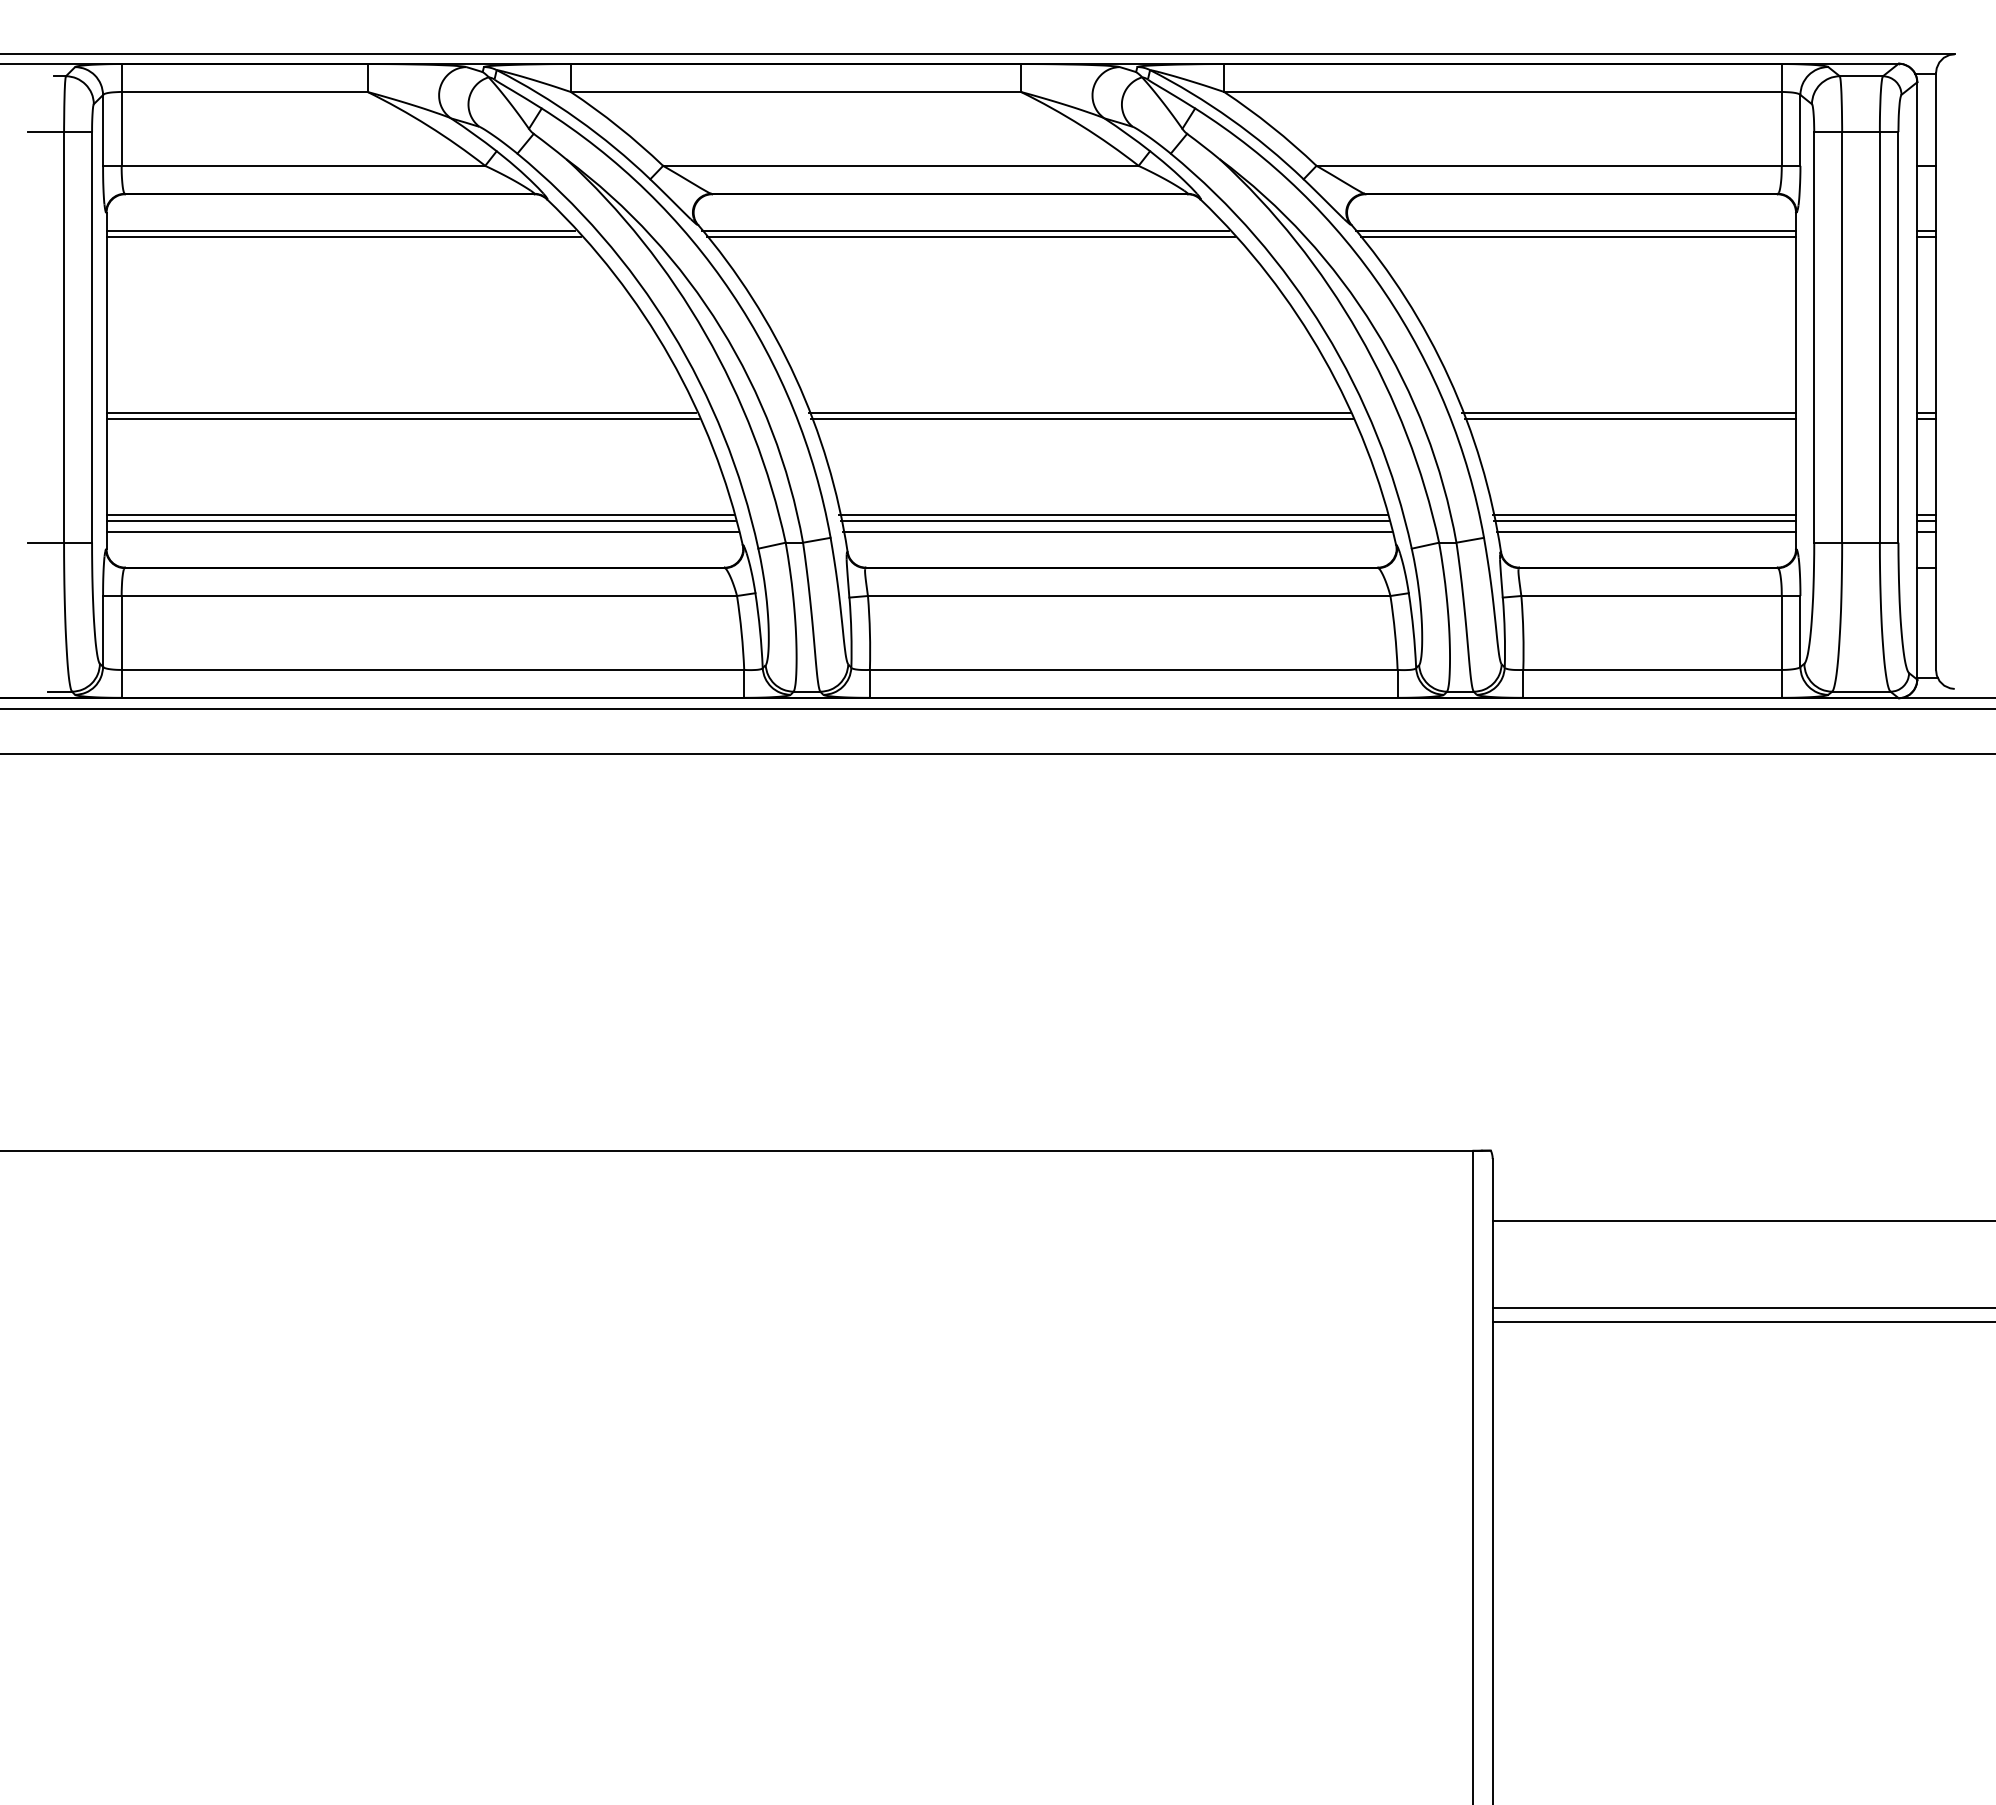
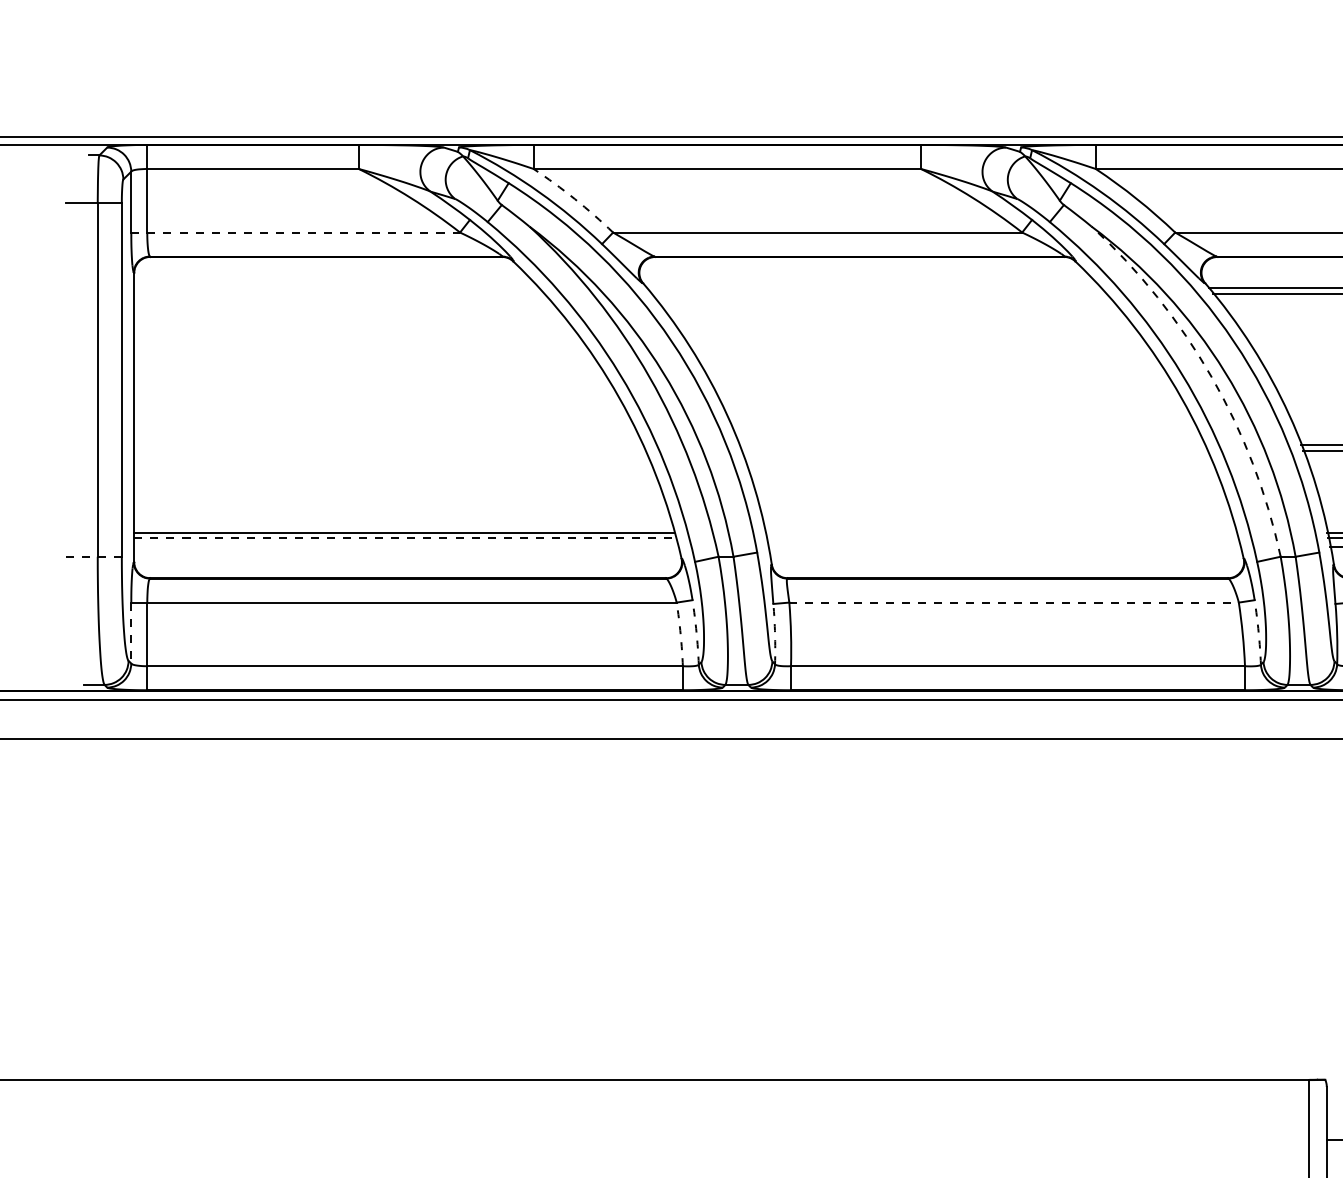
arc: (618, 126) -> (574, 198), solid -> dashed
line: (294, 165) -> (295, 232), solid -> dashed
line: (340, 230) -> (335, 288), removed
line: (965, 230) -> (873, 288), removed
line: (343, 237) -> (338, 294), removed
line: (970, 237) -> (877, 294), removed
arc: (1358, 333) -> (1211, 376), solid -> dashed
line: (401, 412) -> (388, 444), removed
line: (1078, 412) -> (970, 444), removed
line: (402, 419) -> (388, 450), removed
line: (1081, 419) -> (973, 450), removed
line: (1113, 515) -> (1000, 533), removed
line: (421, 520) -> (405, 537), solid -> dashed
line: (1114, 520) -> (1001, 537), removed
line: (422, 531) -> (406, 547), removed
line: (1117, 531) -> (1004, 547), removed
line: (59, 542) -> (93, 556), solid -> dashed
line: (1129, 596) -> (1014, 603), solid -> dashed
arc: (760, 630) -> (696, 632), solid -> dashed
arc: (1413, 630) -> (1258, 632), solid -> dashed
line: (103, 631) -> (131, 633), solid -> dashed
arc: (741, 632) -> (680, 633), solid -> dashed
arc: (851, 632) -> (775, 633), solid -> dashed

